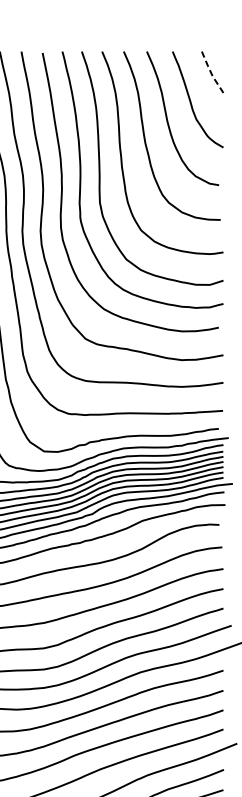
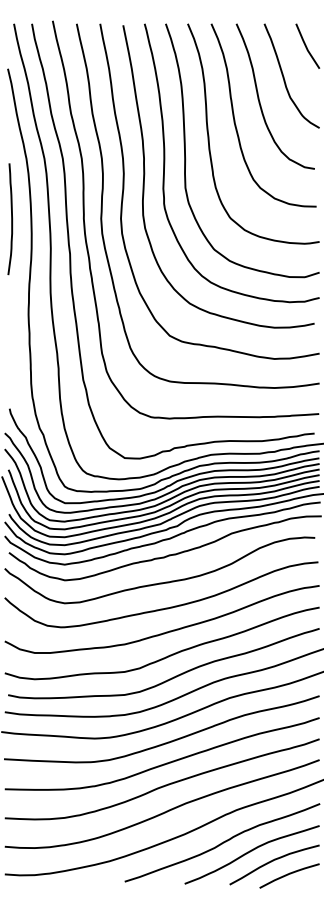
line: (211, 73) -> (306, 47), dashed -> solid

